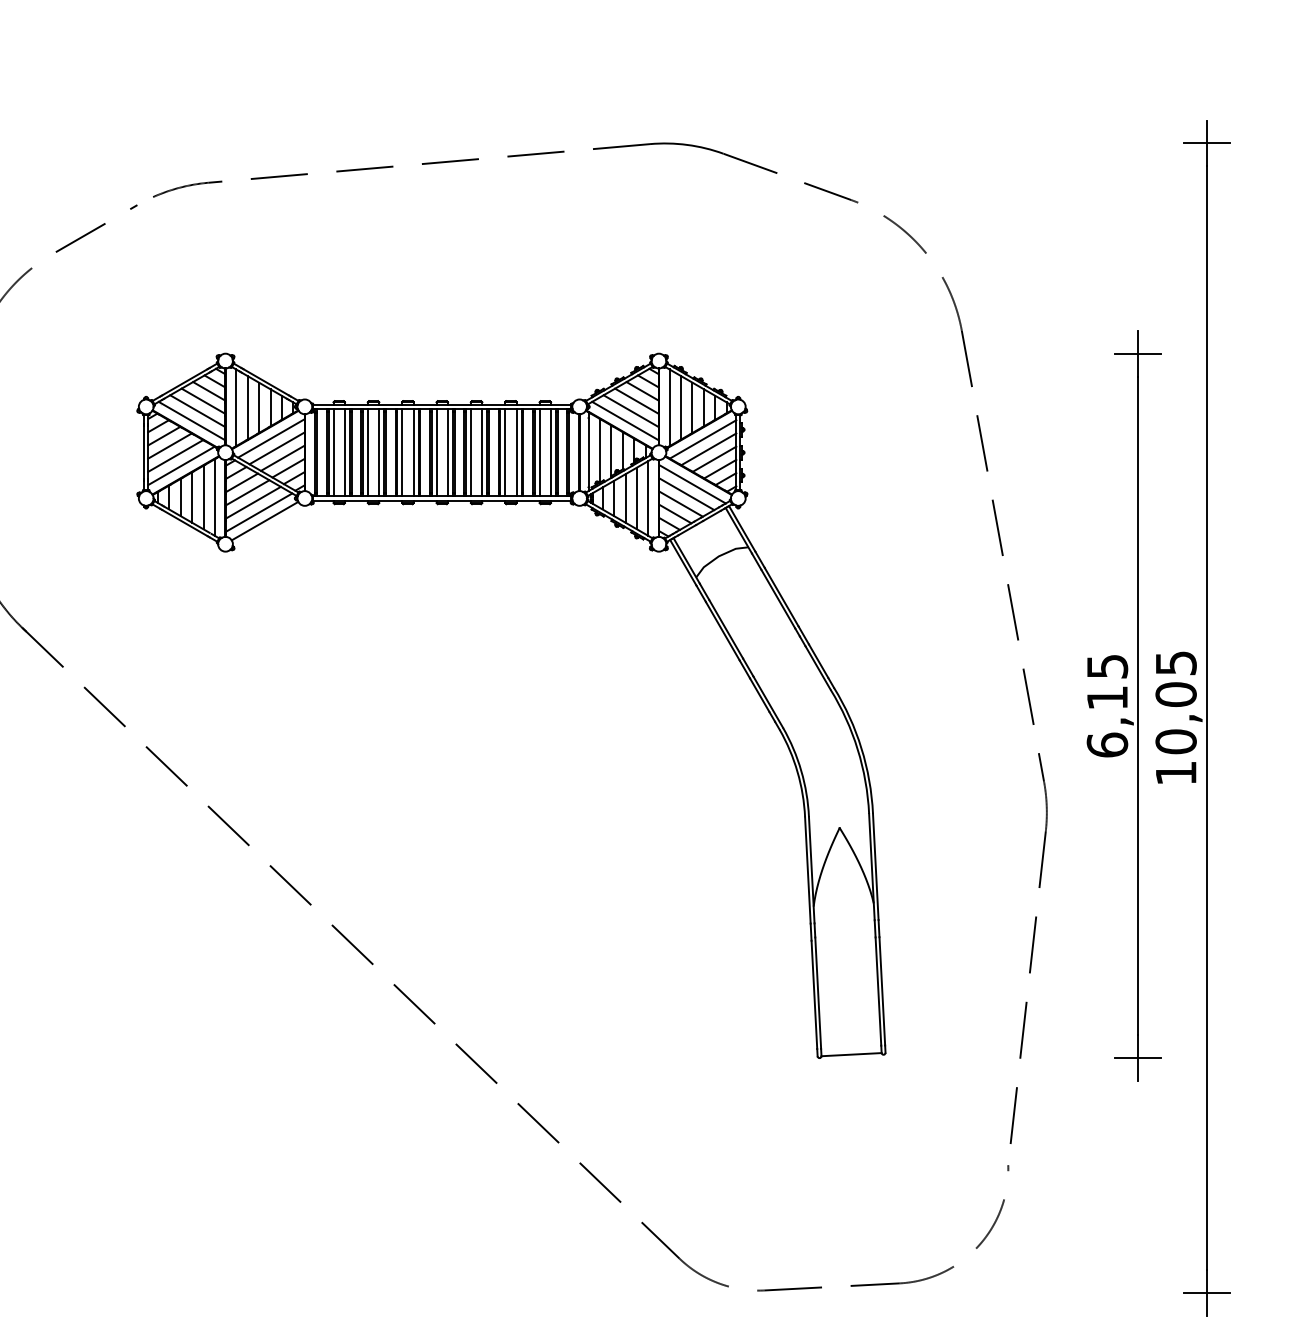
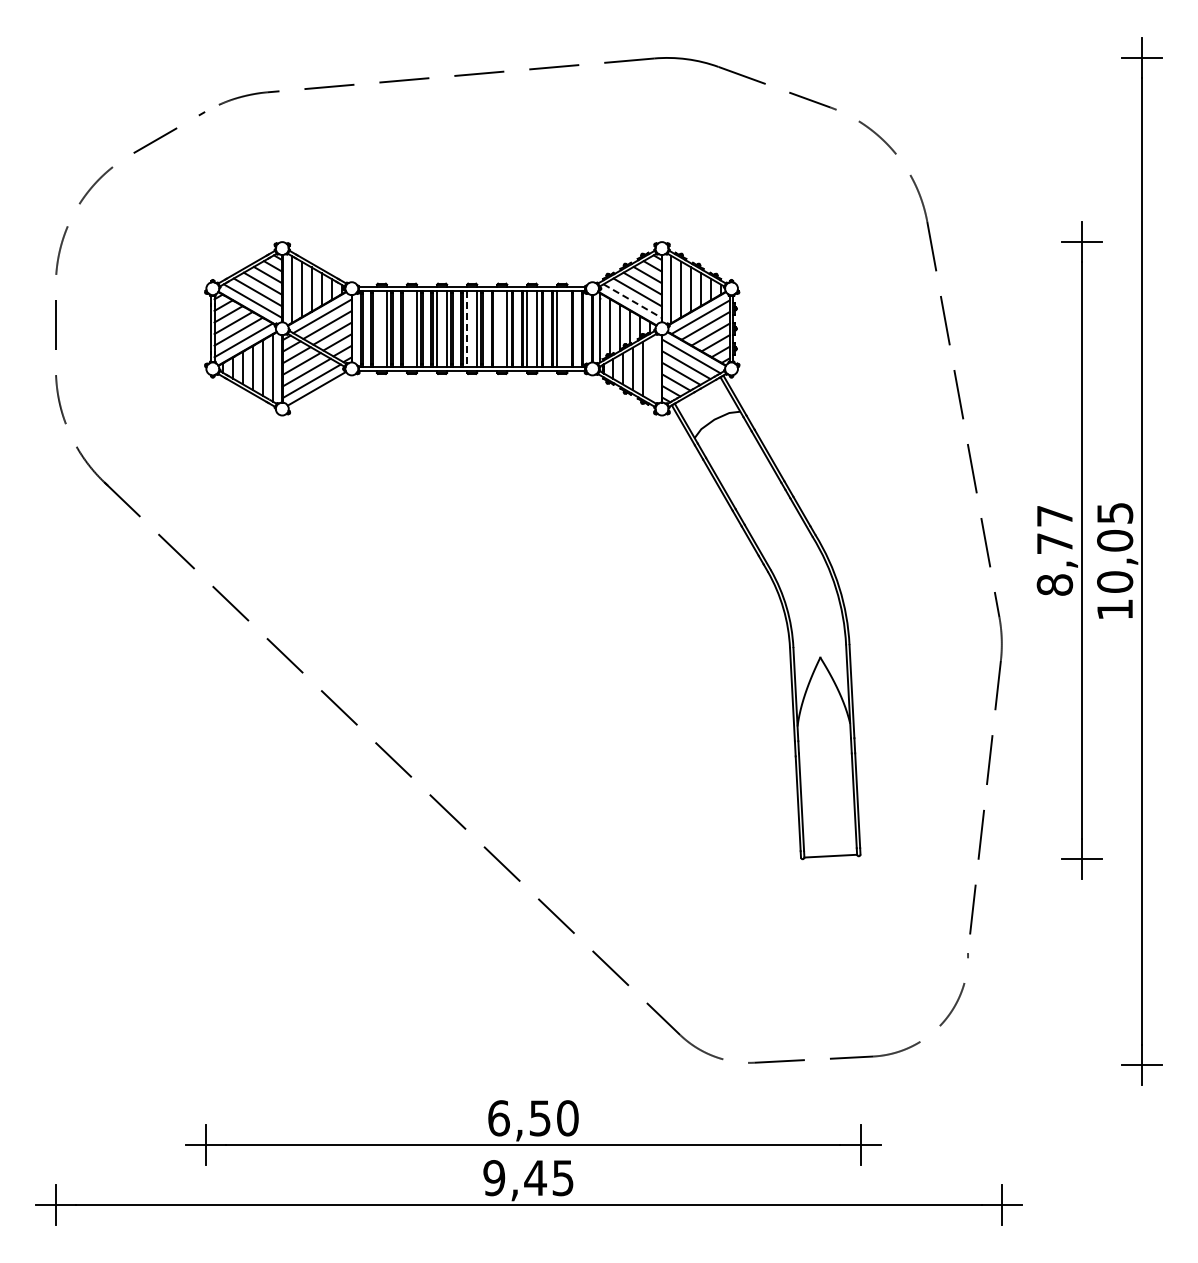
line: (625, 421) -> (632, 301), solid -> dashed
line: (333, 452) -> (376, 328), removed
line: (367, 452) -> (406, 328), removed
line: (471, 452) -> (497, 328), removed
line: (551, 452) -> (567, 328), removed
line: (436, 453) -> (467, 329), solid -> dashed
line: (648, 497) -> (652, 368), removed
text: (1106, 705) -> (1054, 550), 6,15 -> 8,77

